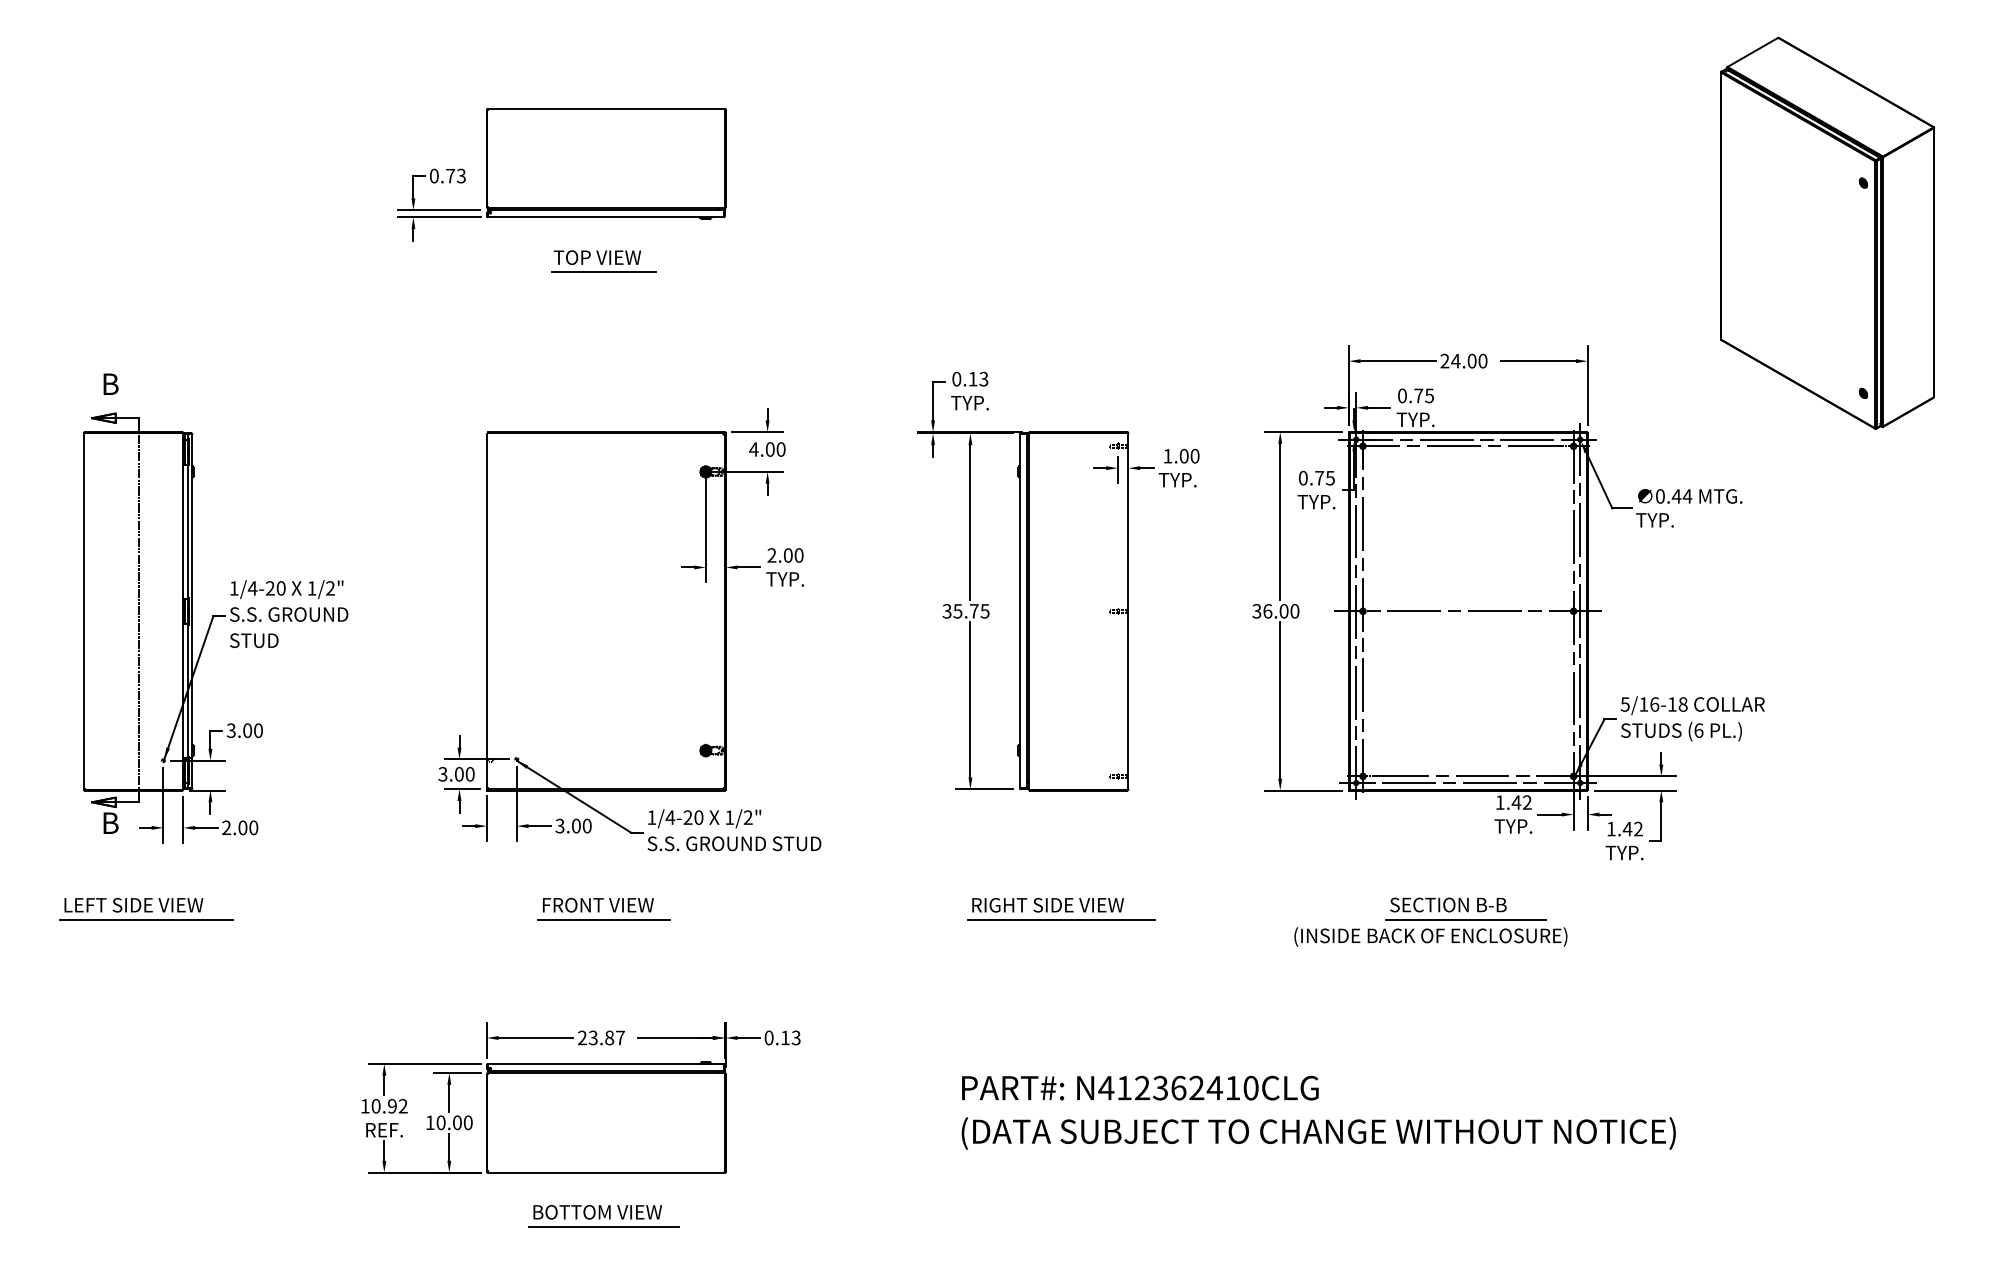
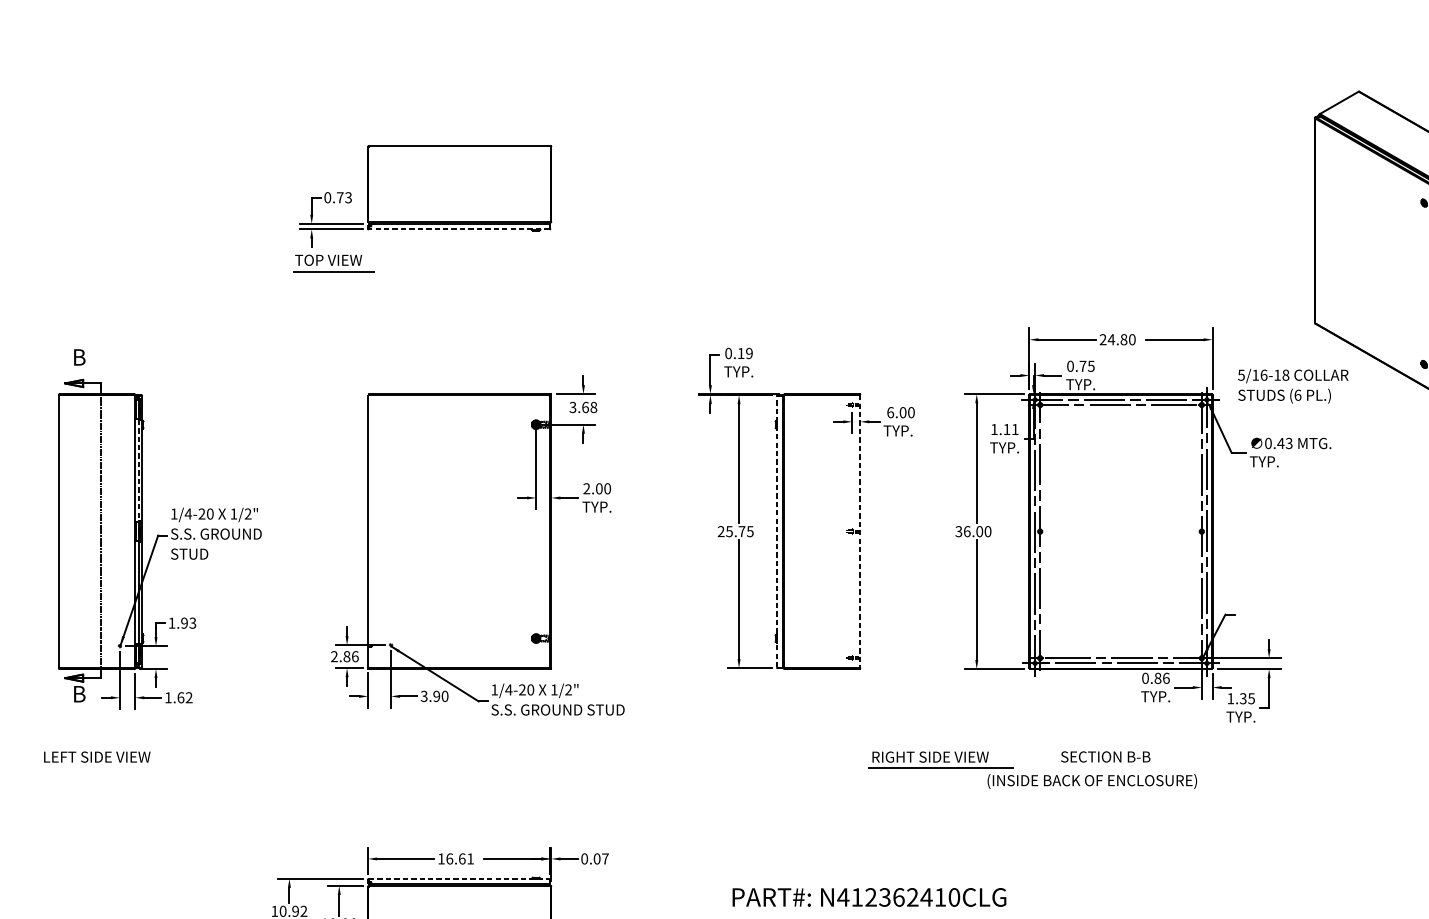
line: (605, 217) -> (459, 229), solid -> dashed
part: (603, 261) -> (333, 263), moved
text: (1471, 361) -> (1123, 339), 24.00 -> 24.80
text: (983, 379) -> (749, 353), 0.13 -> 0.19
text: (767, 449) -> (583, 407), 4.00 -> 3.68
text: (1167, 455) -> (890, 412), 1.00 -> 6.00
text: (1316, 477) -> (1004, 428), 0.75 -> 1.11
text: (1687, 496) -> (1289, 443), 0.44 -> 0.43
line: (187, 532) -> (138, 471), solid -> dashed
text: (946, 611) -> (720, 531), 35.75 -> 25.75
line: (1019, 611) -> (776, 531), solid -> dashed
line: (1128, 611) -> (860, 531), solid -> dashed
line: (1468, 611) -> (1121, 531), removed
text: (1692, 718) -> (1293, 386), moved
text: (244, 730) -> (182, 623), 3.00 -> 1.93
text: (456, 774) -> (344, 656), 3.00 -> 2.86
text: (1513, 802) -> (1155, 678), 1.42 -> 0.86
text: (575, 825) -> (436, 695), 3.00 -> 3.90
text: (240, 827) -> (179, 697), 2.00 -> 1.62
text: (1632, 828) -> (1247, 698), 1.42 -> 1.35
part: (603, 908) -> (457, 759), removed
part: (1061, 908) -> (940, 759), moved
line: (1465, 919) -> (1118, 768), removed
line: (146, 920) -> (106, 768), removed
text: (601, 1037) -> (456, 858), 23.87 -> 16.61
text: (790, 1037) -> (601, 858), 0.13 -> 0.07
line: (605, 1063) -> (459, 878), solid -> dashed

